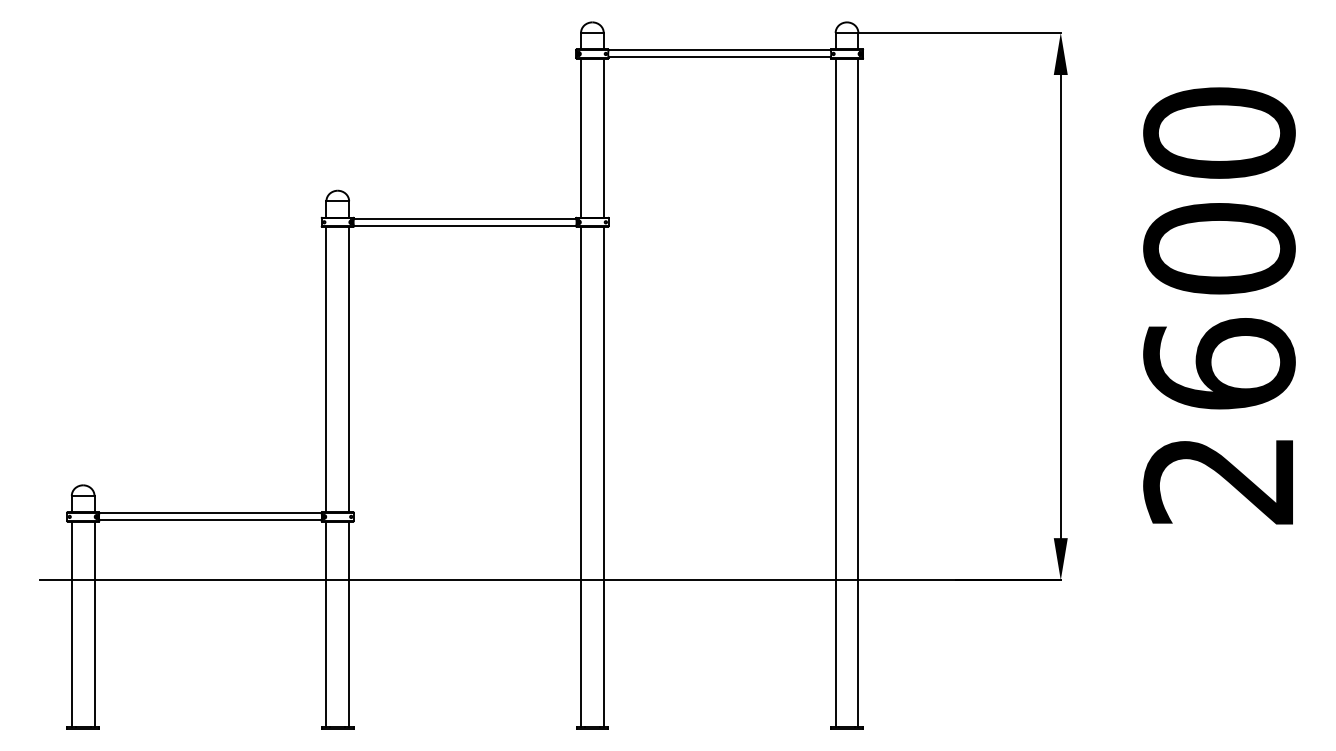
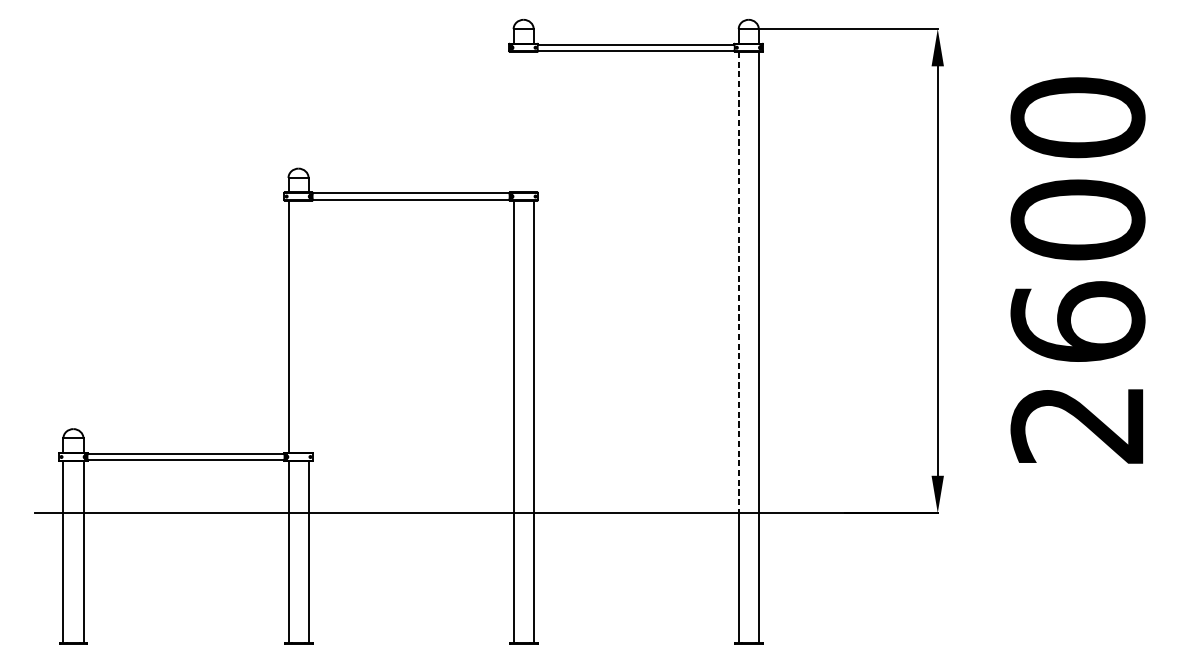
line: (581, 137) -> (514, 121), removed
line: (603, 137) -> (533, 121), removed
line: (835, 319) -> (738, 282), solid -> dashed
line: (349, 369) -> (308, 326), removed

